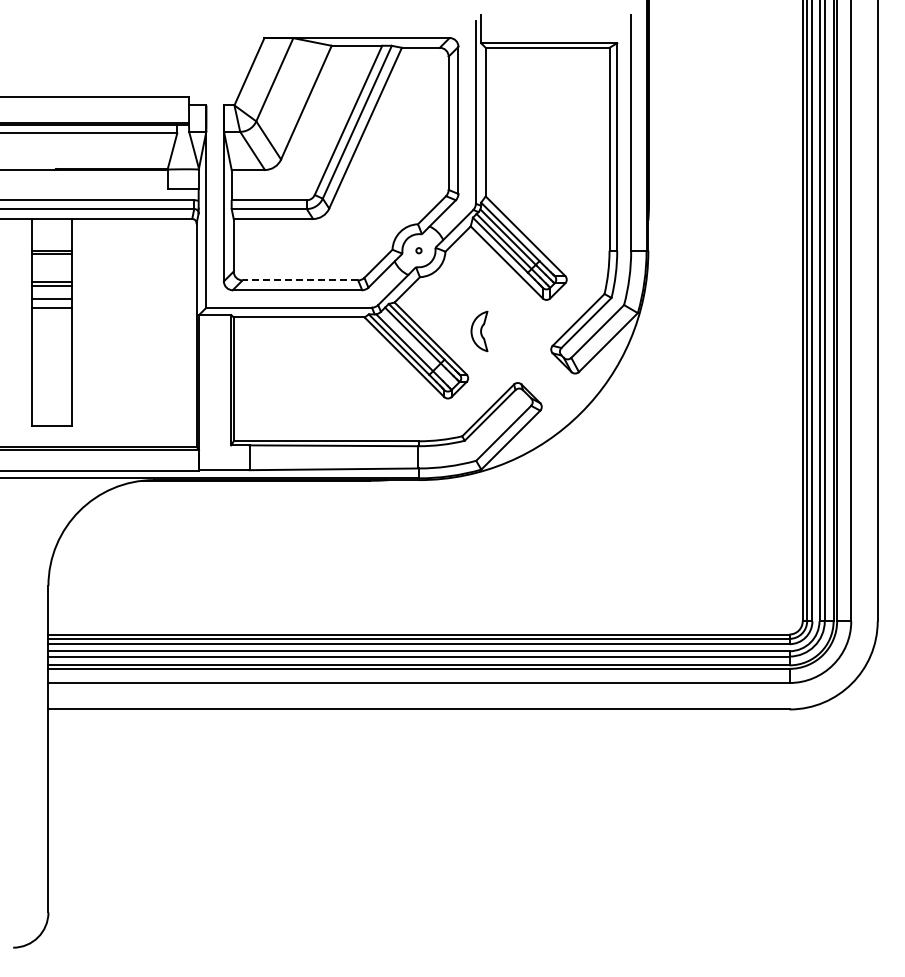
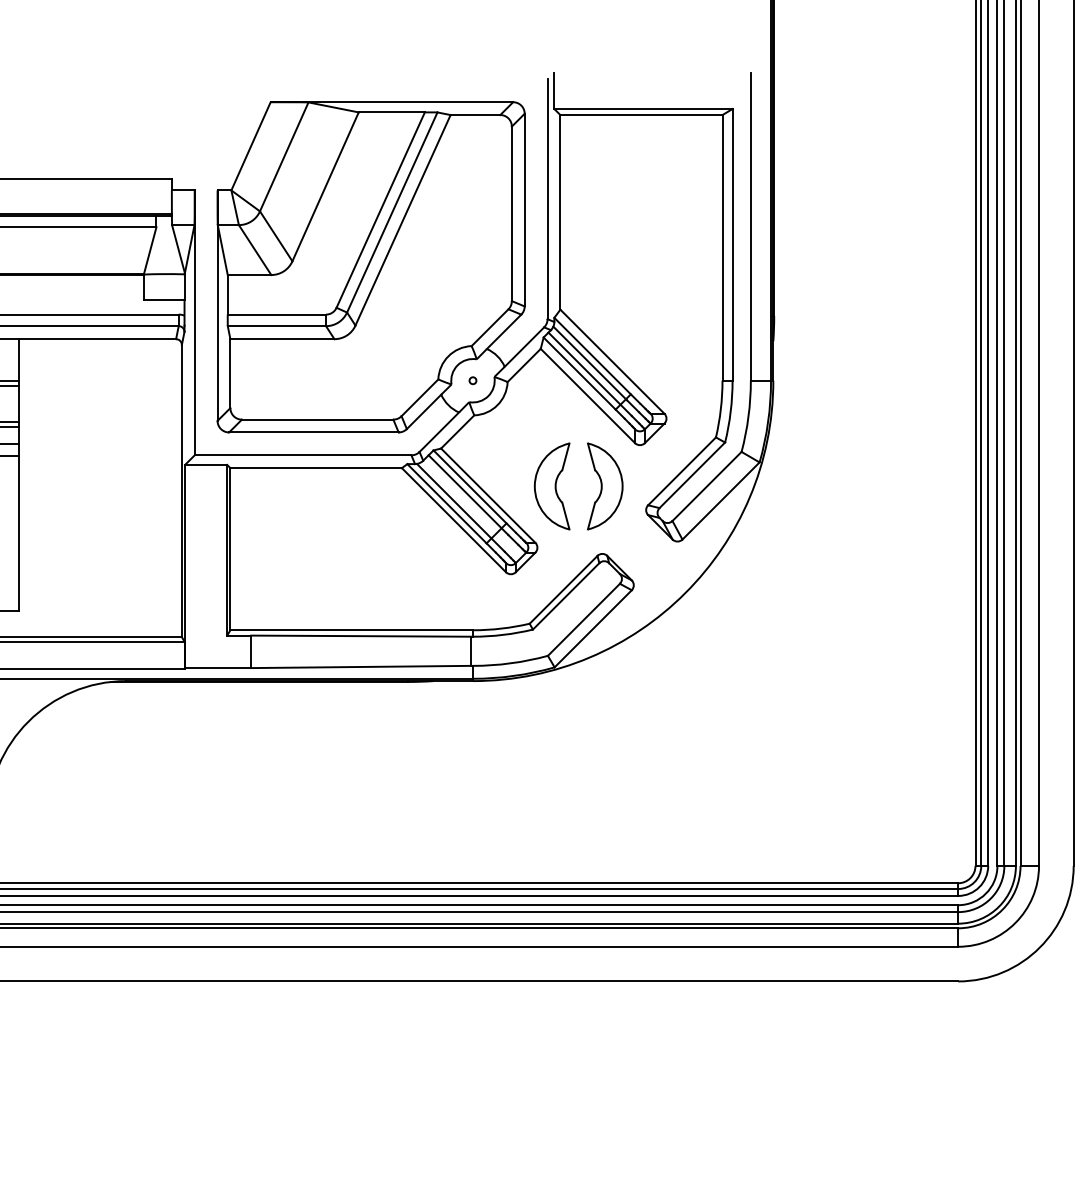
line: (300, 280) -> (317, 419), dashed -> solid
part: (479, 331) -> (552, 486), size x1.67
part: (519, 331) -> (604, 486), added

